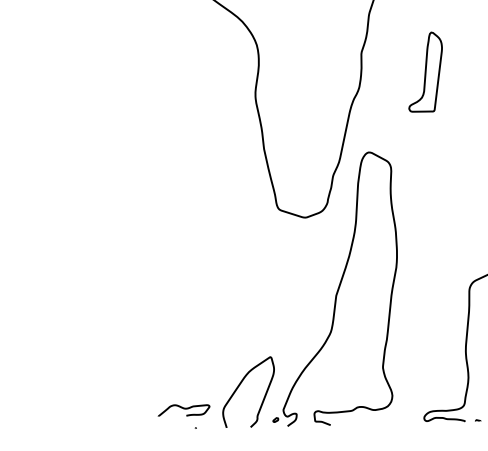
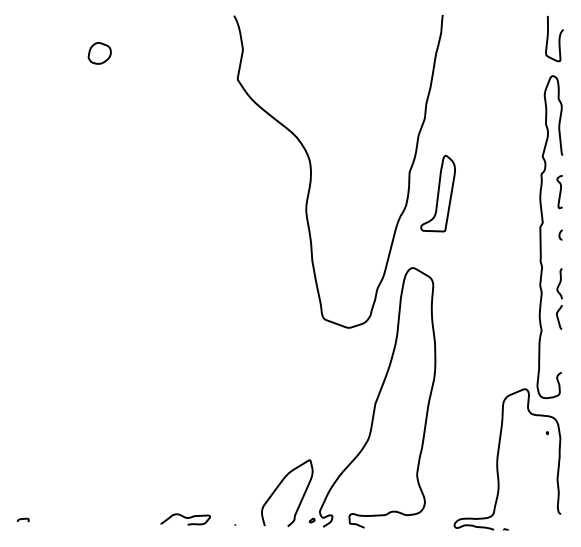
part: (424, 72) -> (437, 193), moved
curve: (183, 409) -> (185, 518), moved

